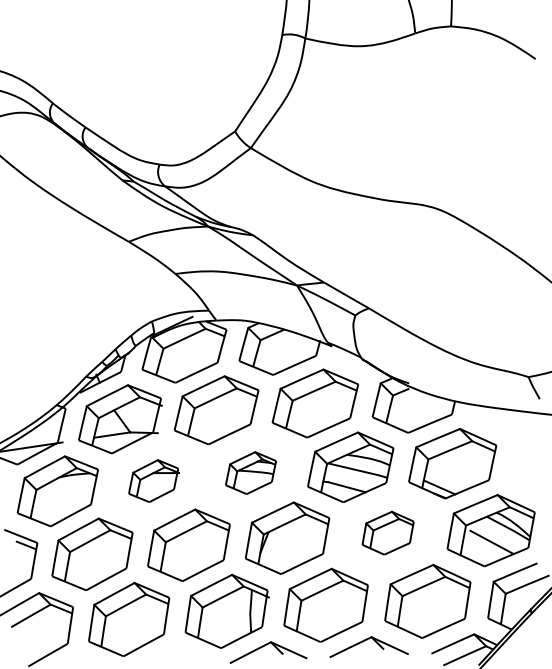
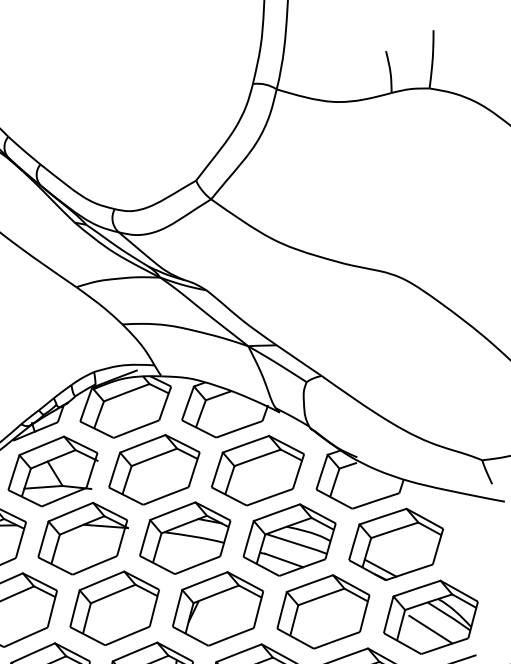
part: (250, 472) -> (184, 537), size x1.67
part: (153, 480) -> (82, 537), size x1.67
part: (387, 532) -> (322, 610), size x1.67

